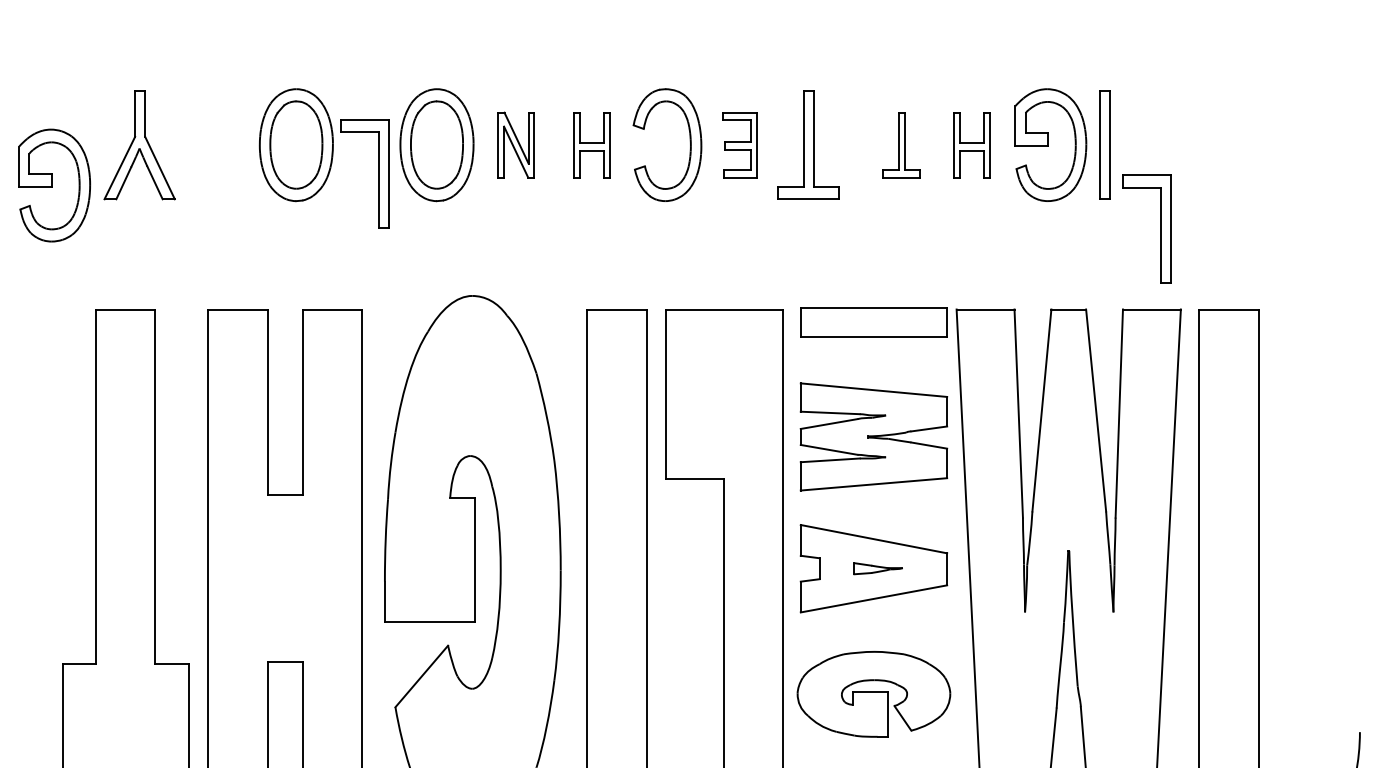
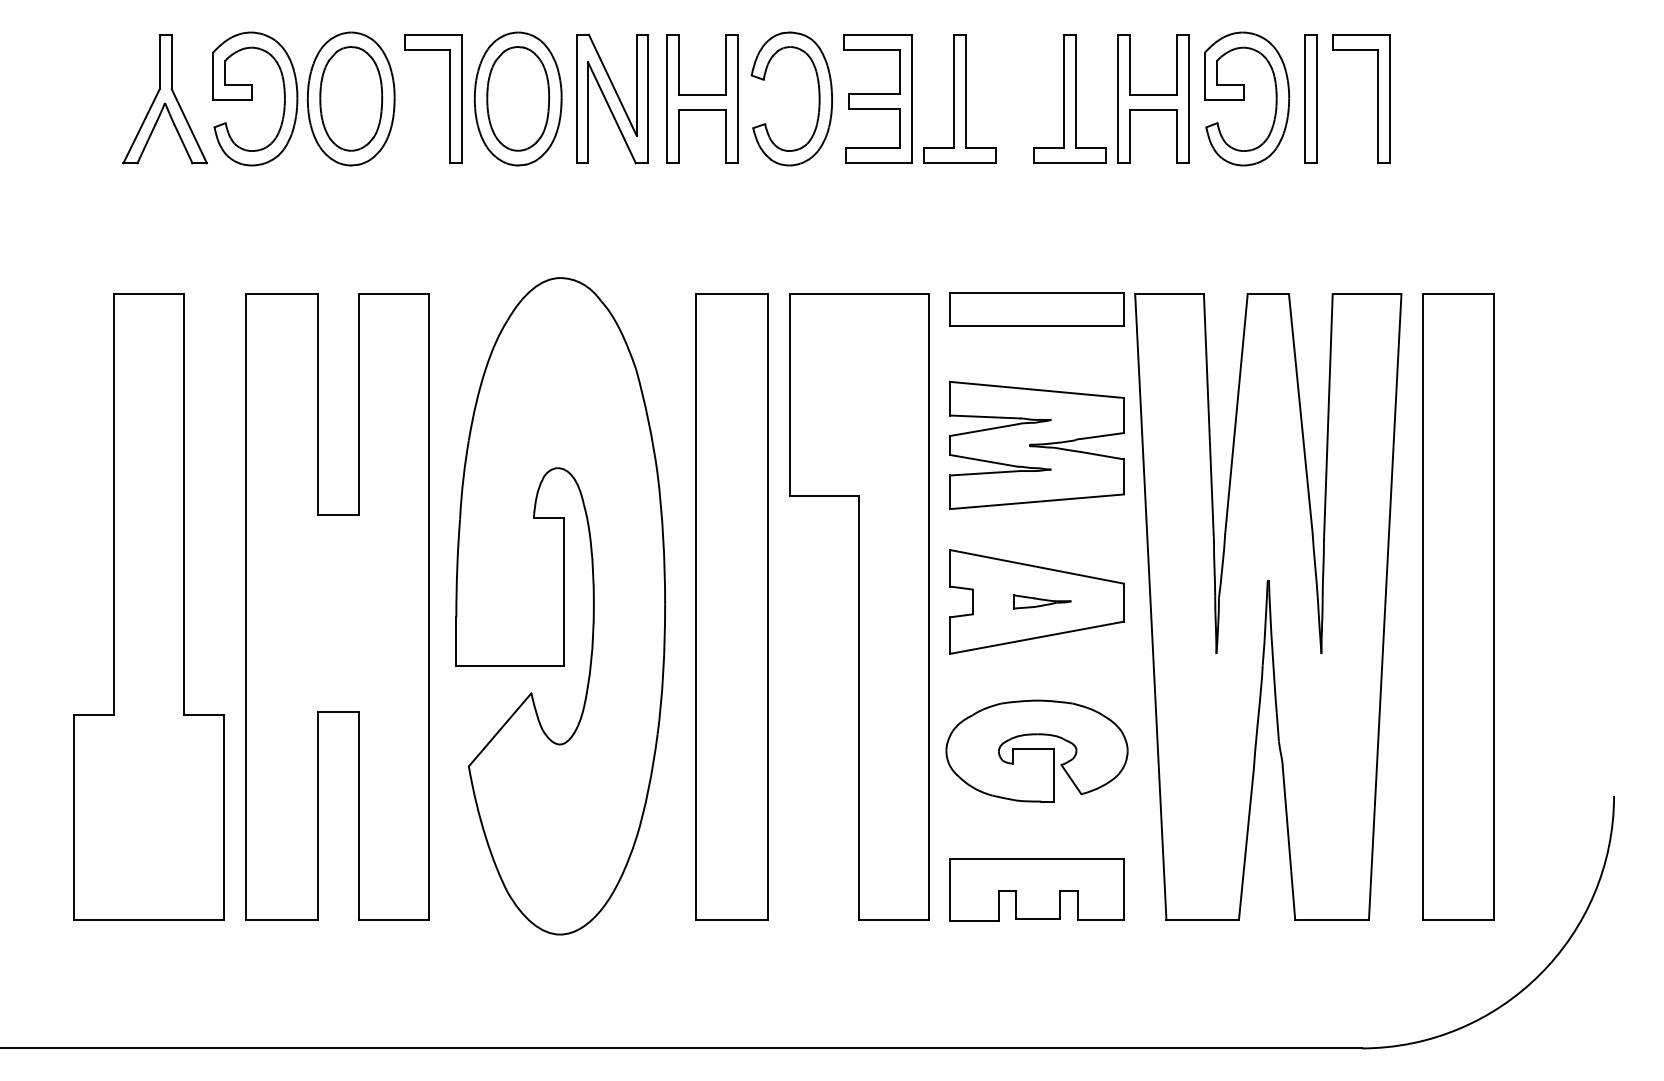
part: (516, 144) -> (612, 98), size x1.67
part: (592, 144) -> (702, 98), size x1.67
part: (739, 144) -> (877, 98), size x1.67
part: (901, 144) -> (1069, 98), size x1.67
part: (972, 144) -> (1153, 98), size x1.67
part: (379, 173) -> (449, 98), moved
part: (54, 185) -> (255, 98), moved
part: (1160, 228) -> (1377, 98), moved

